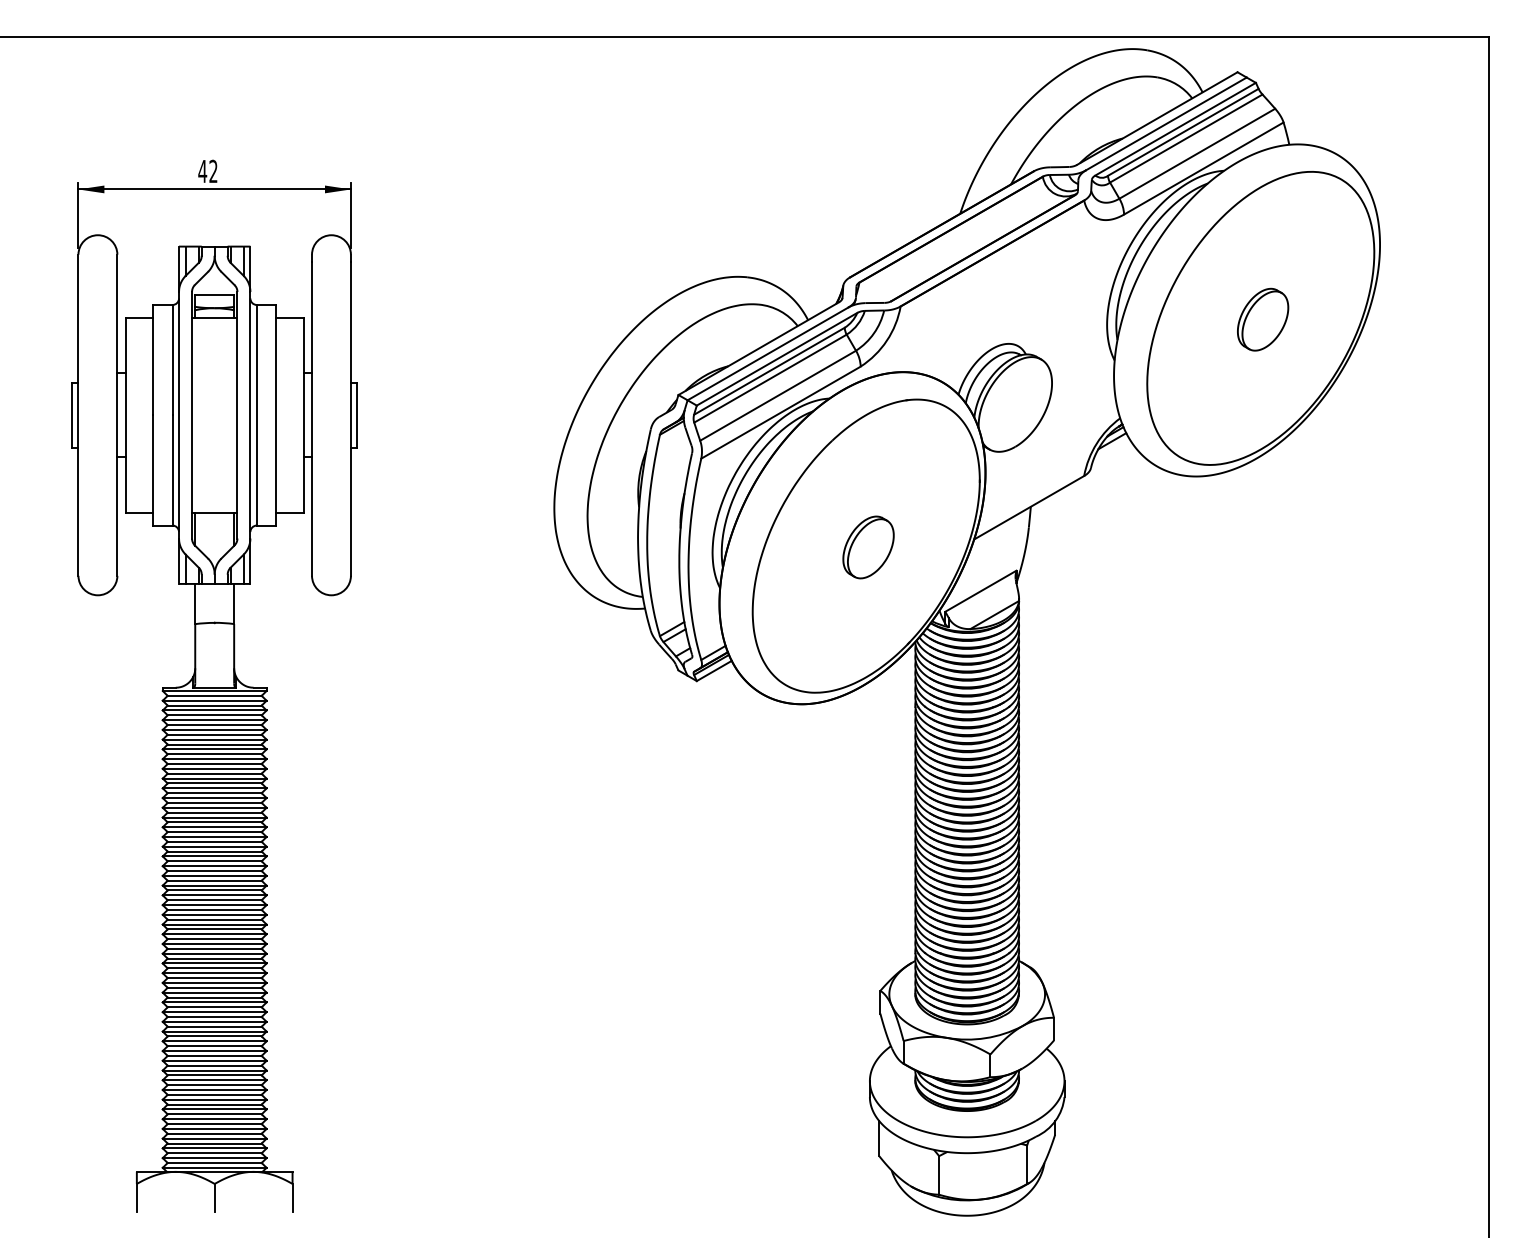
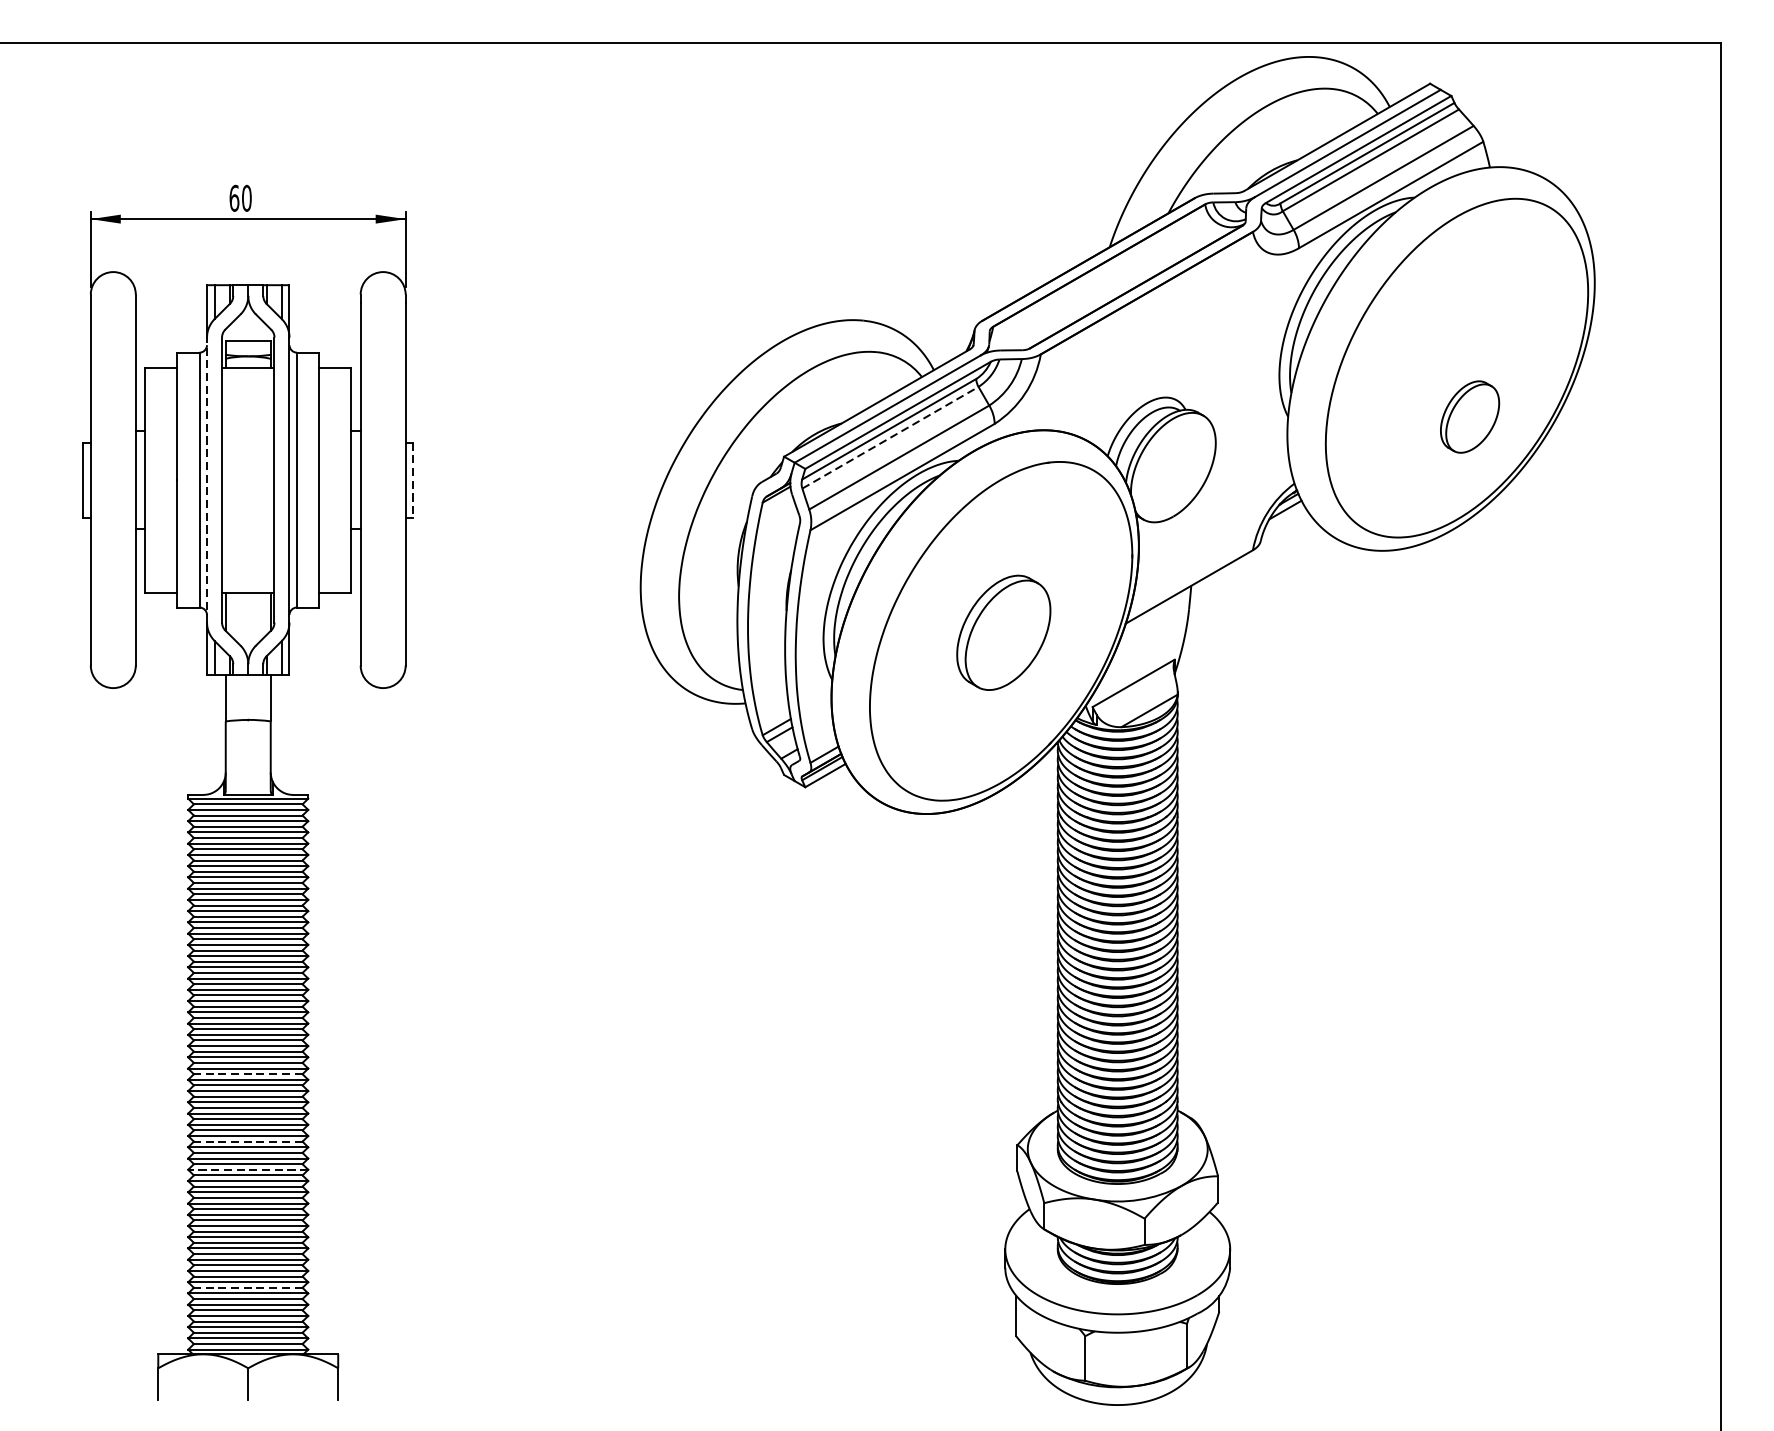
text: (207, 171) -> (239, 198), 42 -> 60
part: (1263, 319) -> (1470, 416), moved
line: (770, 378) -> (890, 437), solid -> dashed
line: (179, 414) -> (207, 479), solid -> dashed
line: (357, 415) -> (413, 480), solid -> dashed
part: (868, 547) -> (1003, 632), size x1.6
line: (214, 929) -> (248, 1074), solid -> dashed
line: (214, 987) -> (248, 1141), solid -> dashed
line: (214, 1012) -> (248, 1170), solid -> dashed
line: (214, 1114) -> (248, 1288), solid -> dashed

